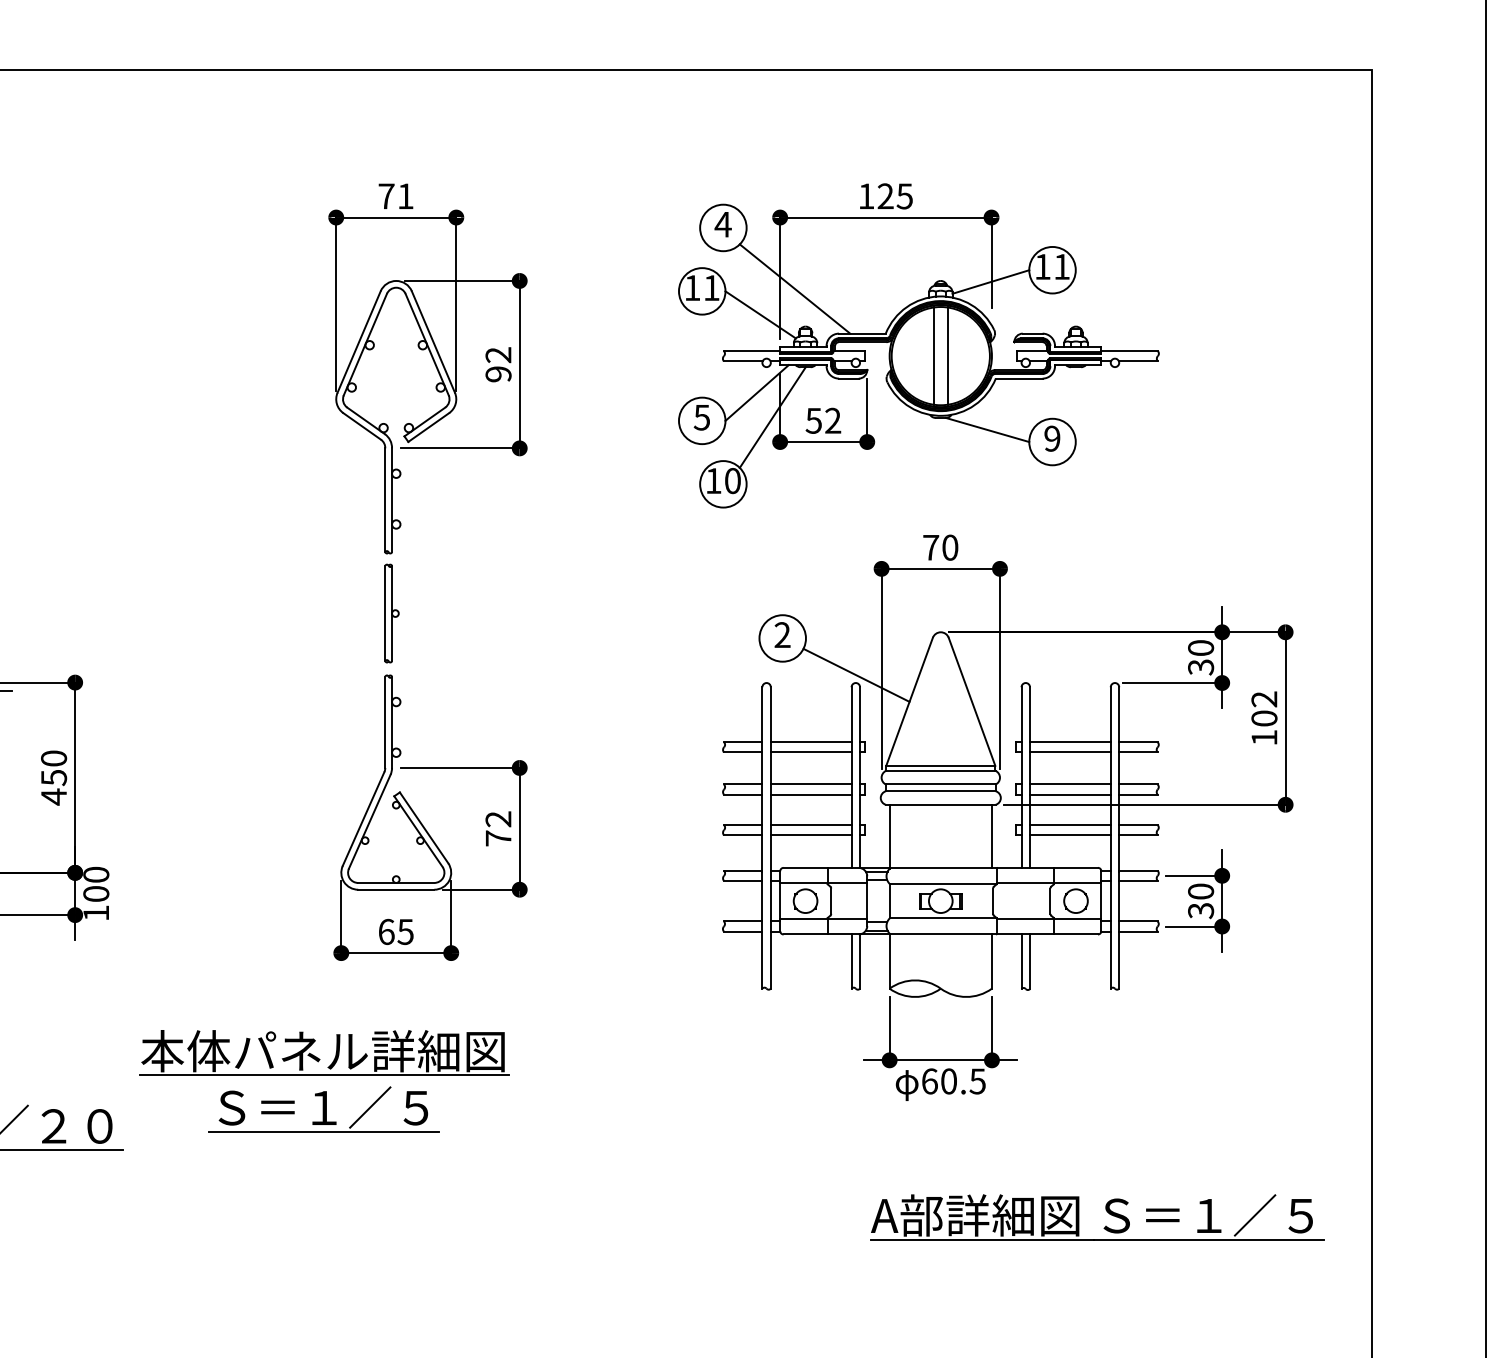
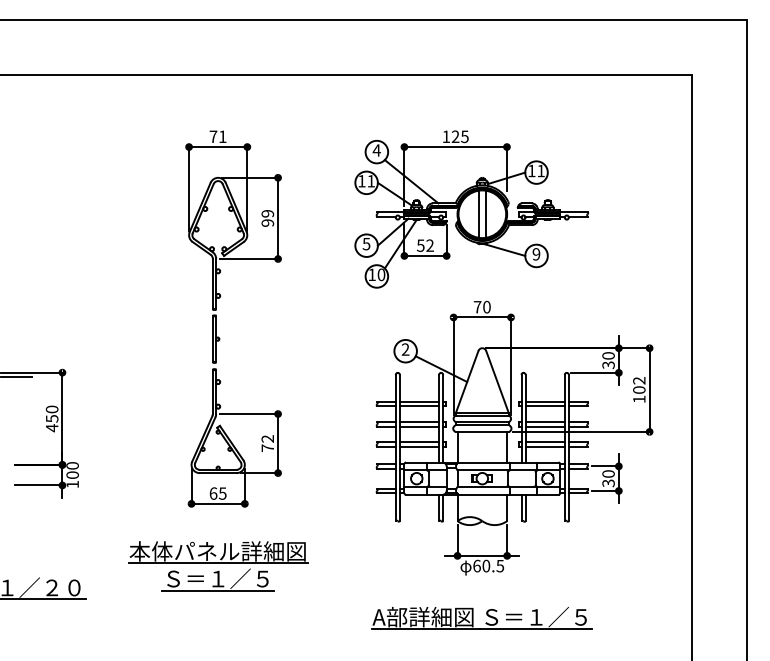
text: (499, 354) -> (268, 213), 92 -> 99
part: (324, 1082) -> (218, 566), moved
part: (1095, 1218) -> (481, 618), moved

